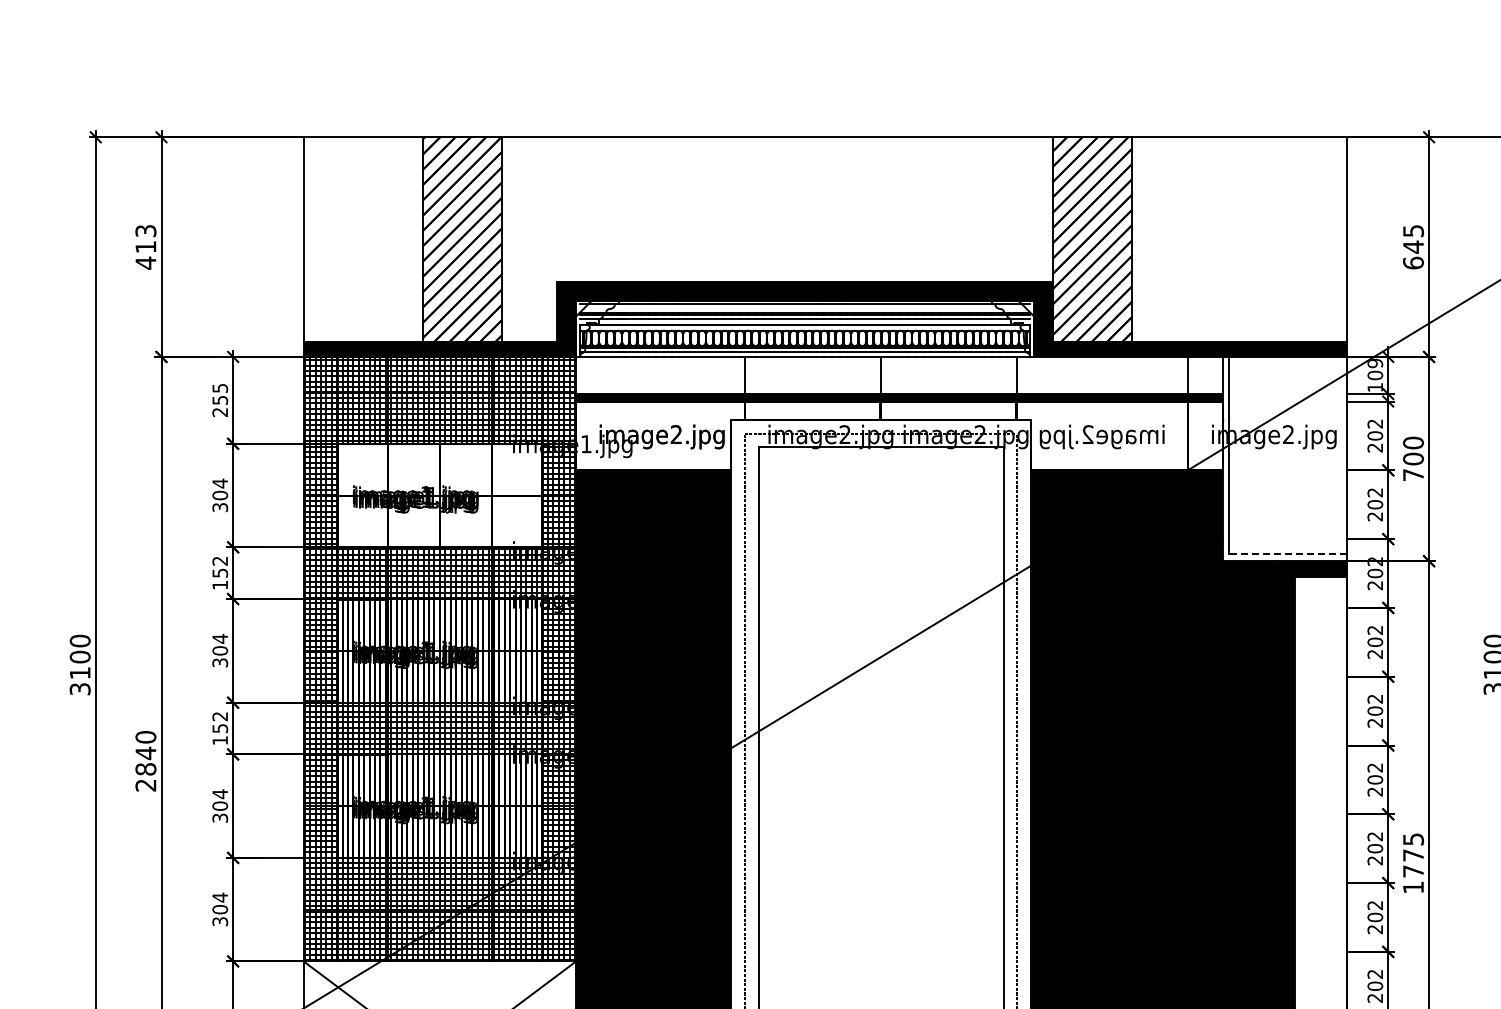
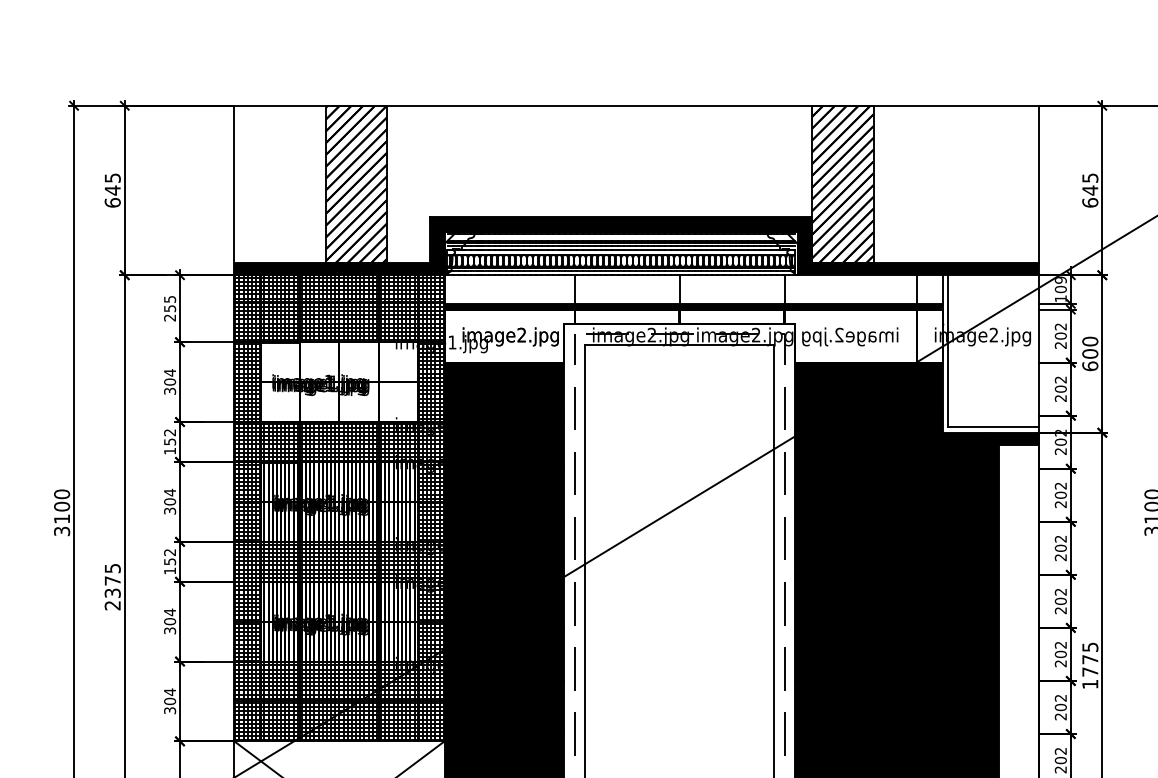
text: (145, 247) -> (112, 190), 413 -> 645
text: (1413, 474) -> (1090, 365), 700 -> 600
line: (1287, 554) -> (993, 427), dashed -> solid
text: (145, 753) -> (112, 581), 2840 -> 2375

